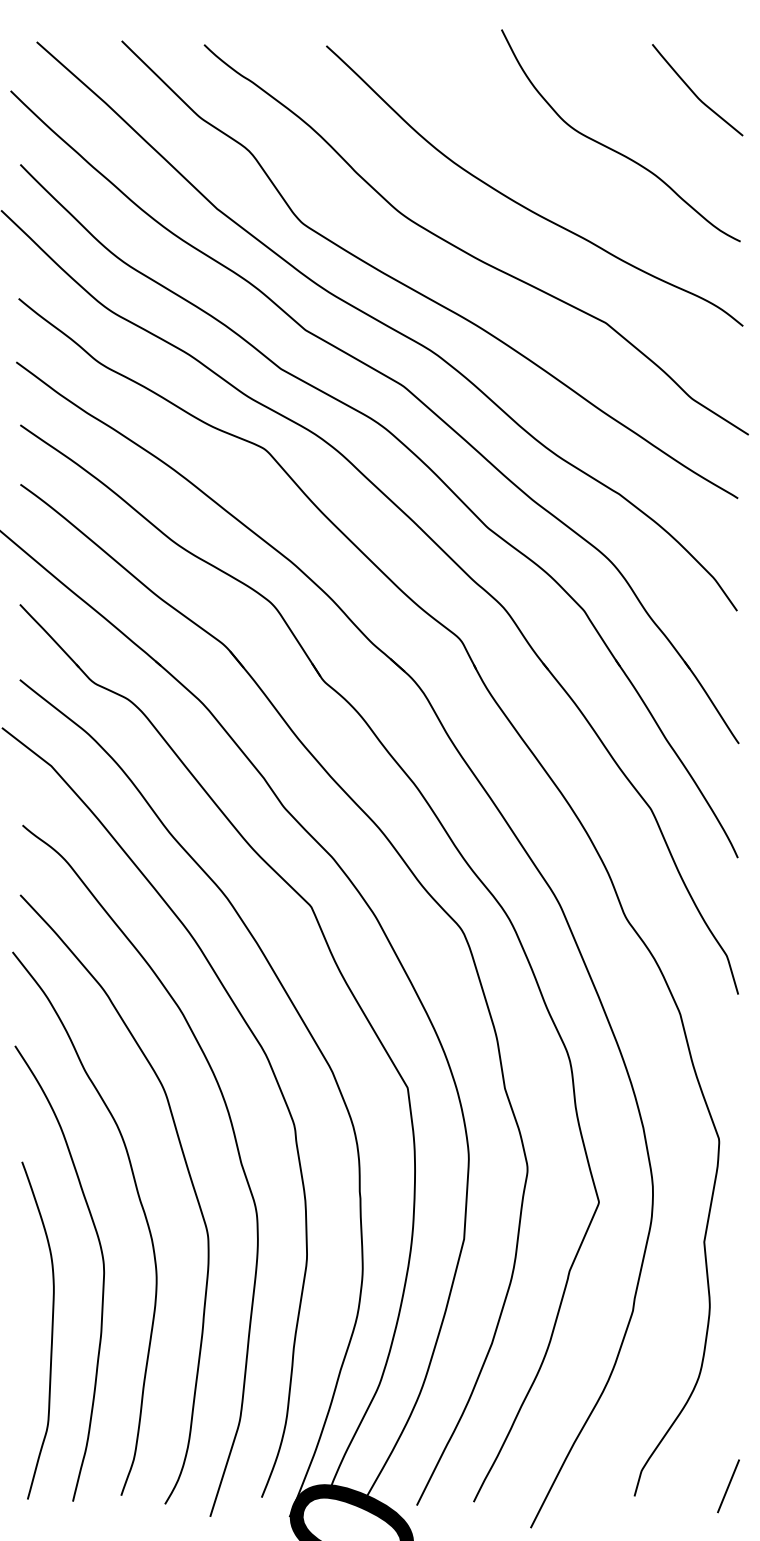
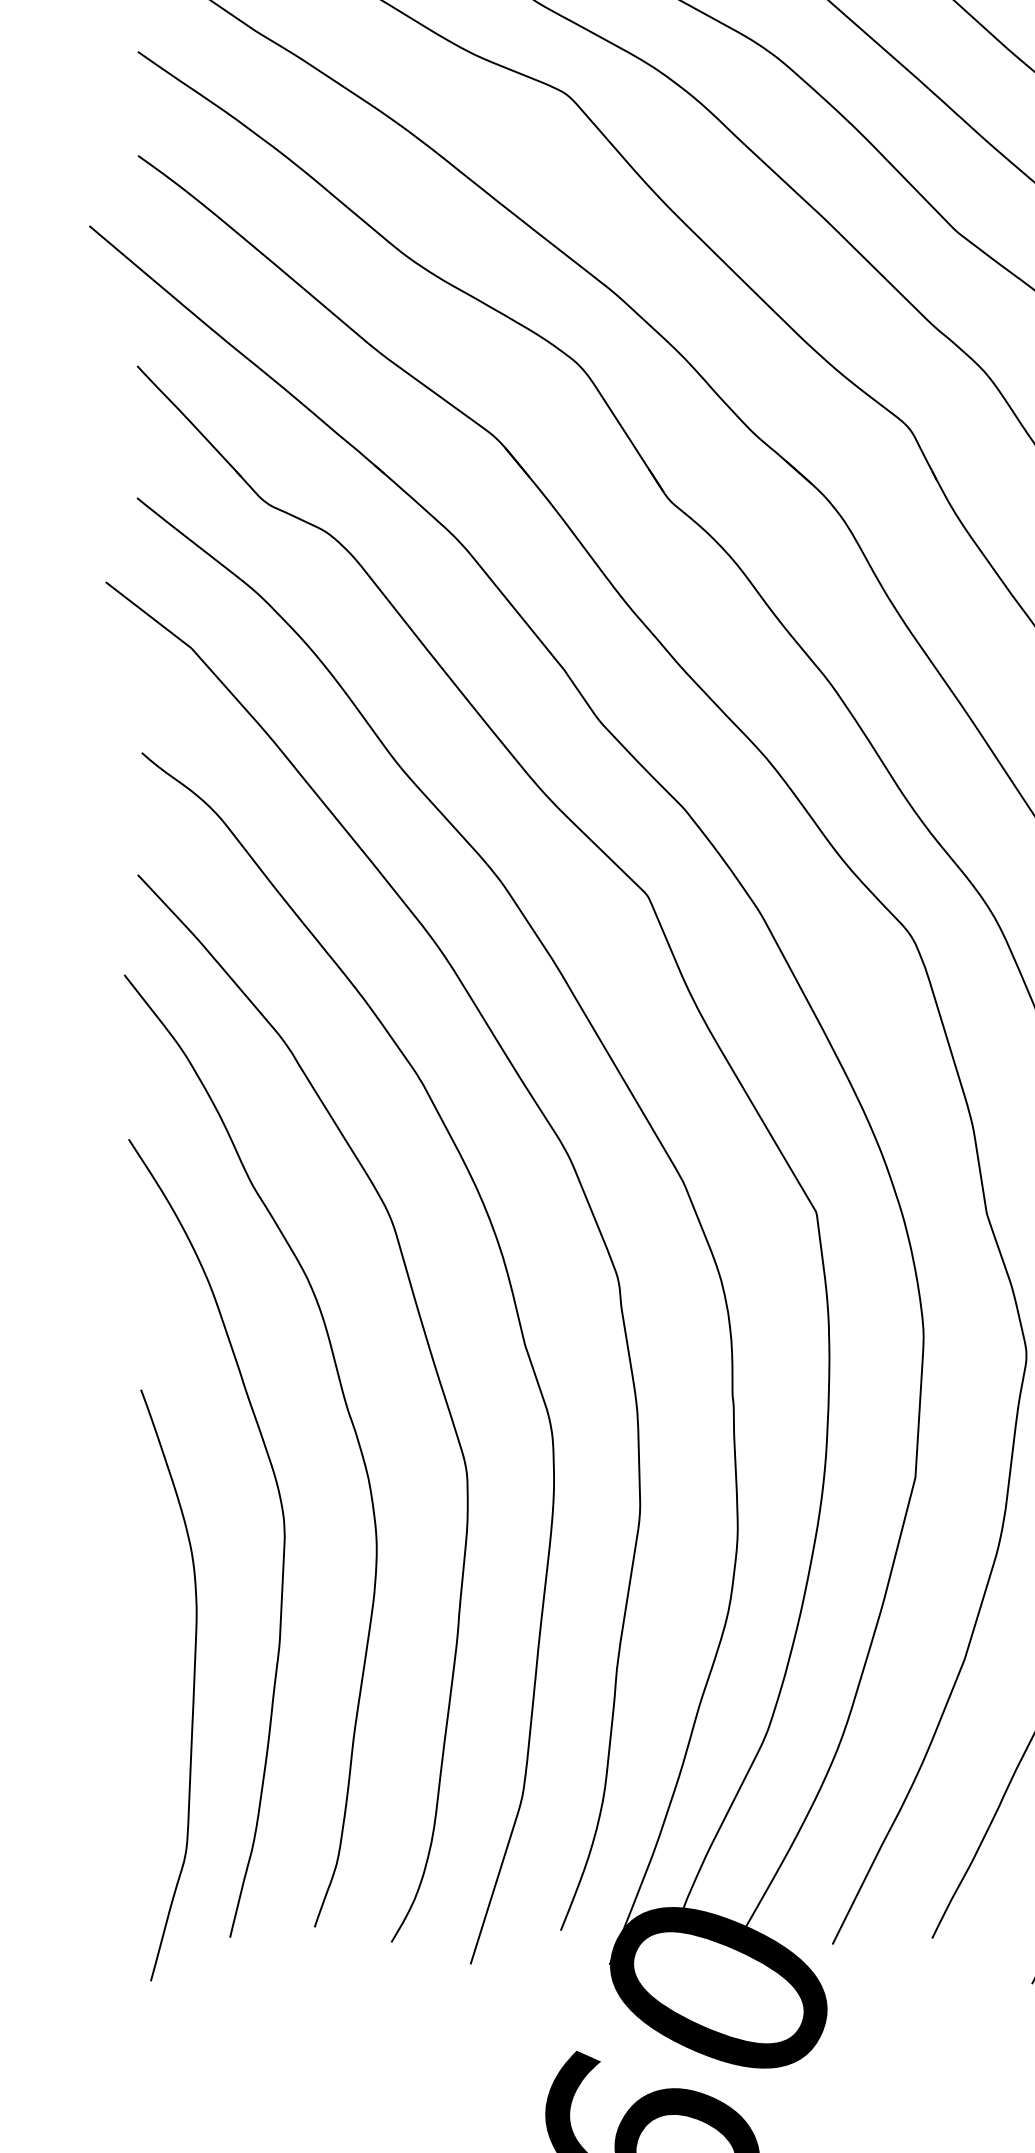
curve: (51, 1330) -> (192, 1685), moved

